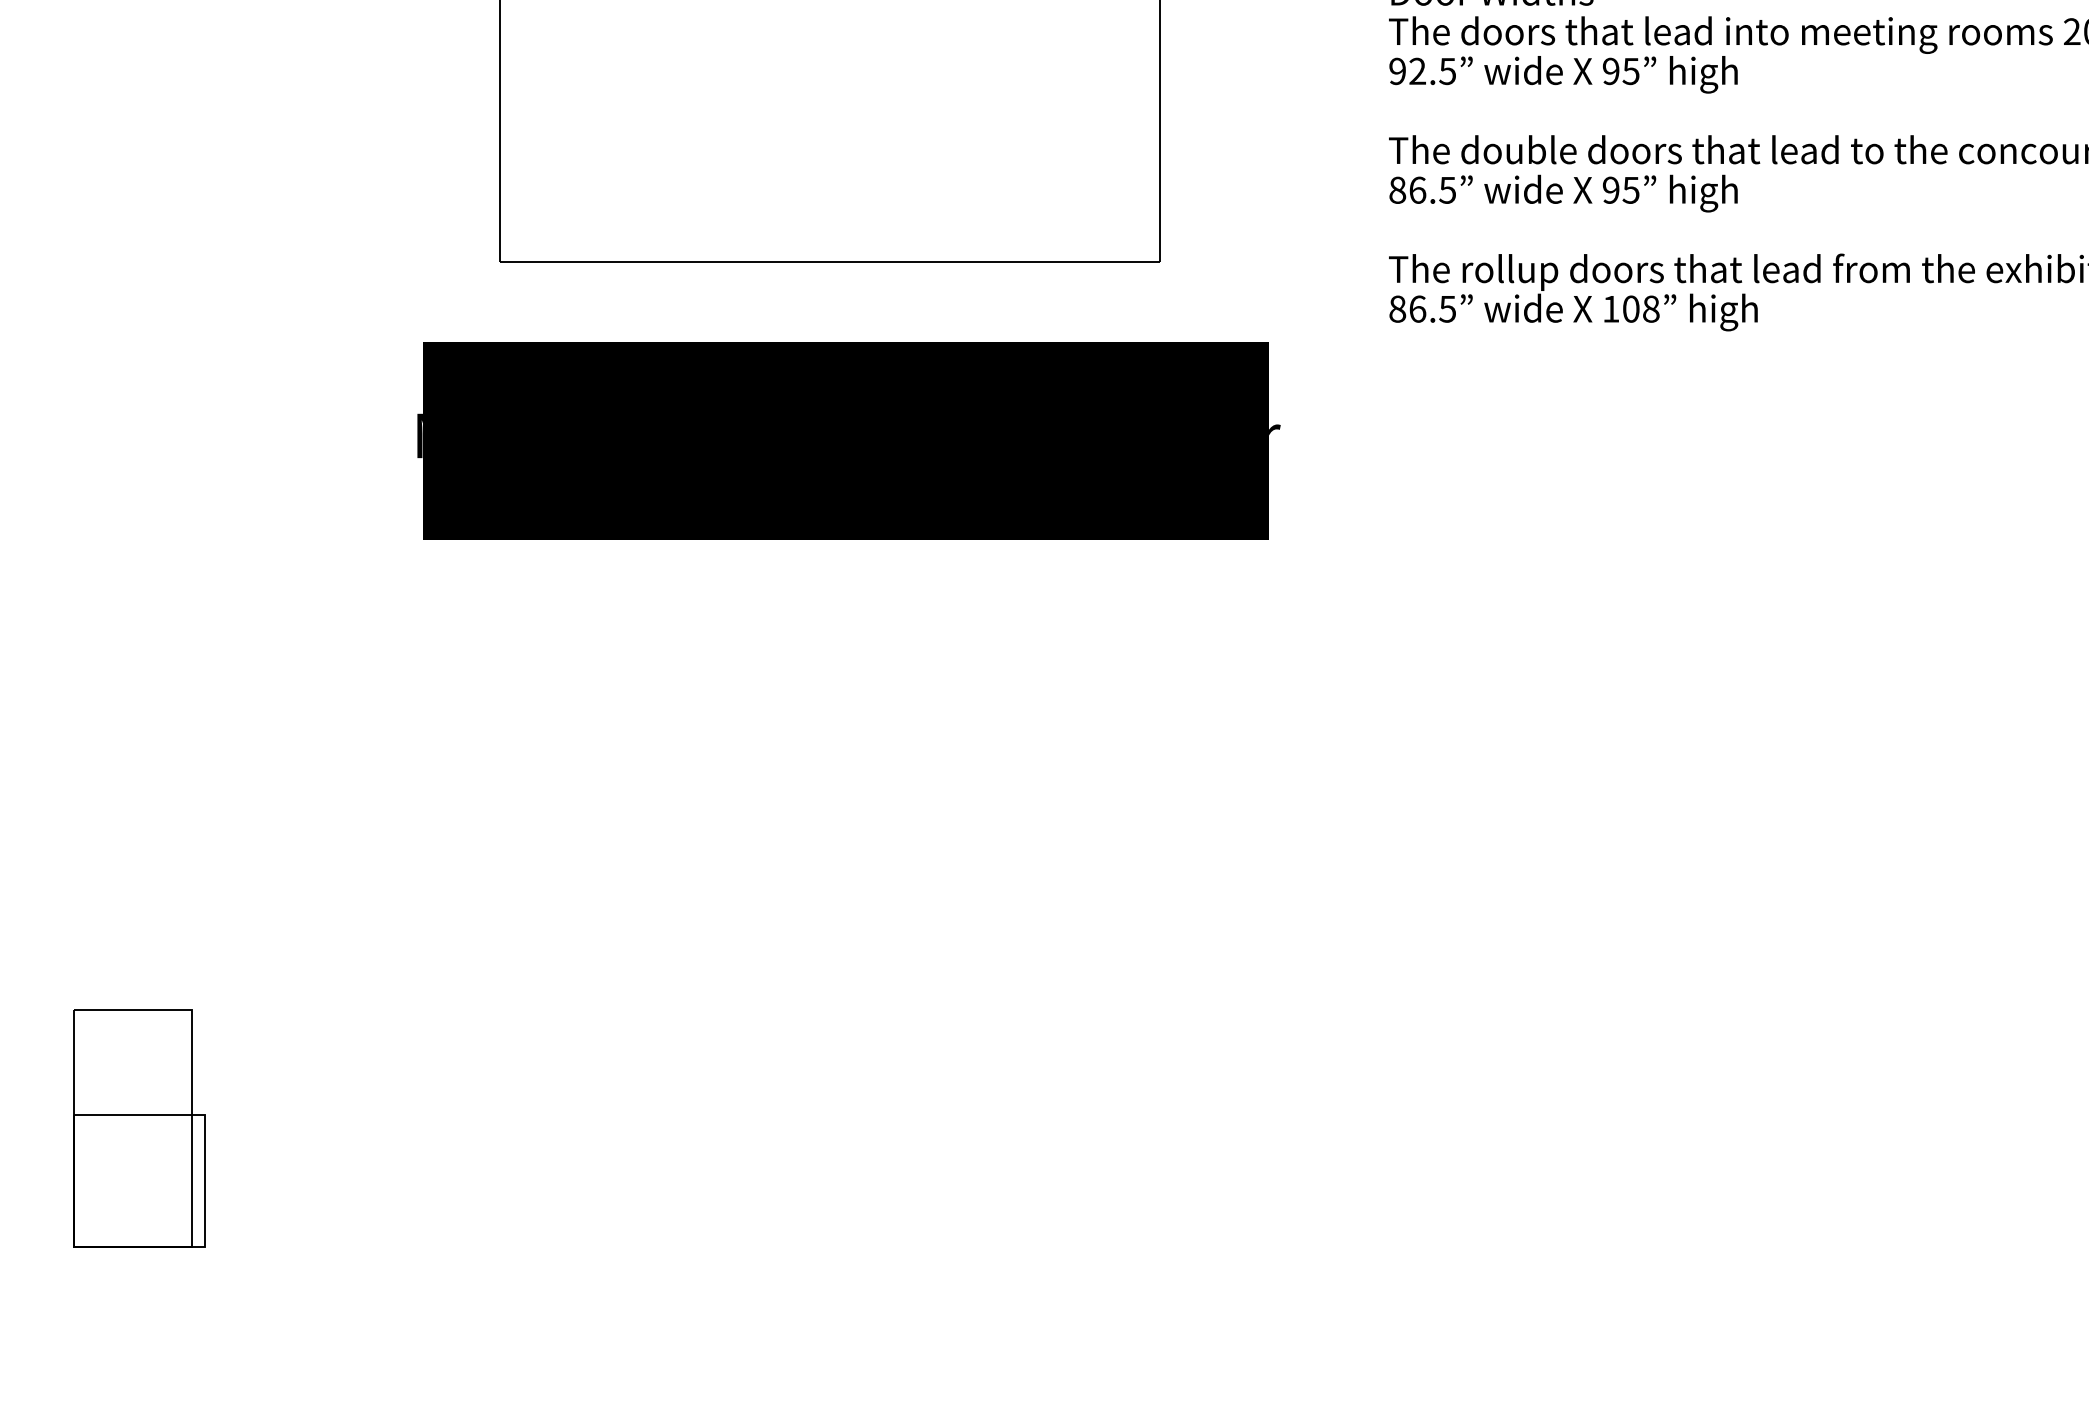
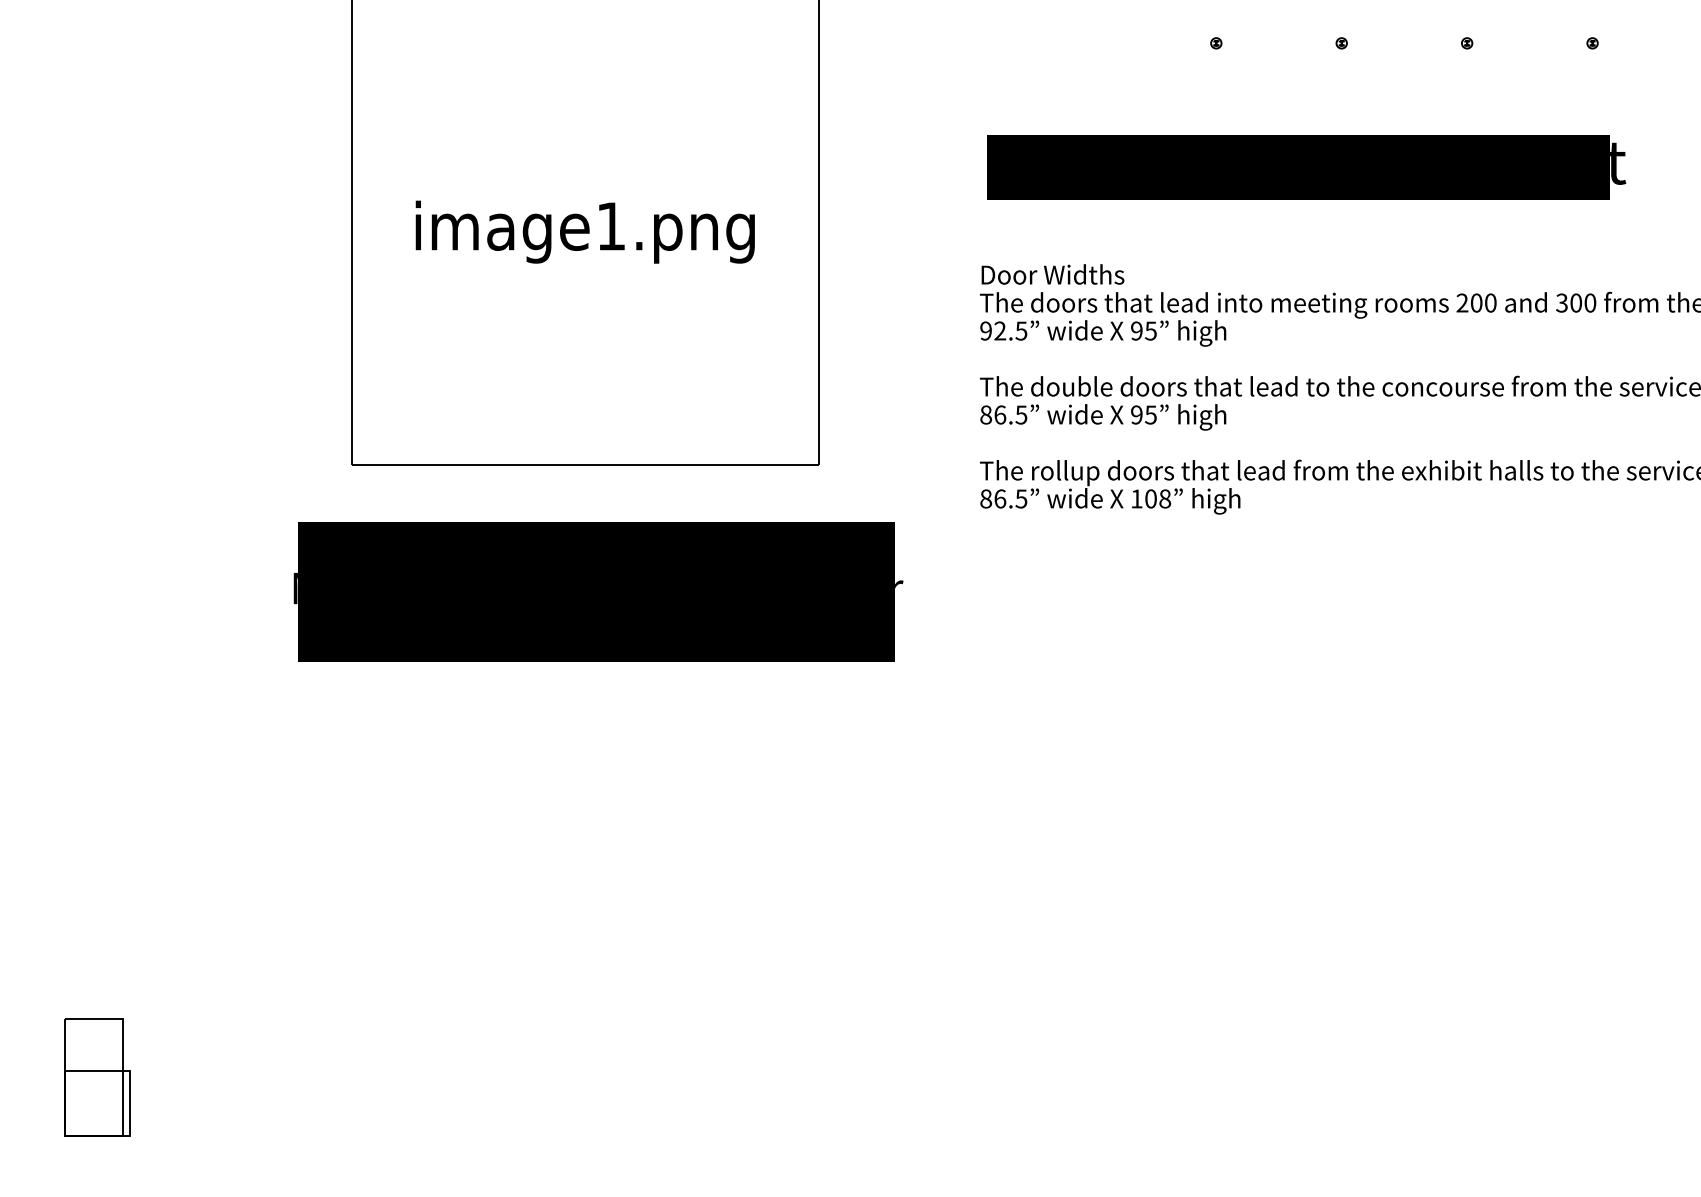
part: (139, 1128) -> (97, 1077), size x0.7

